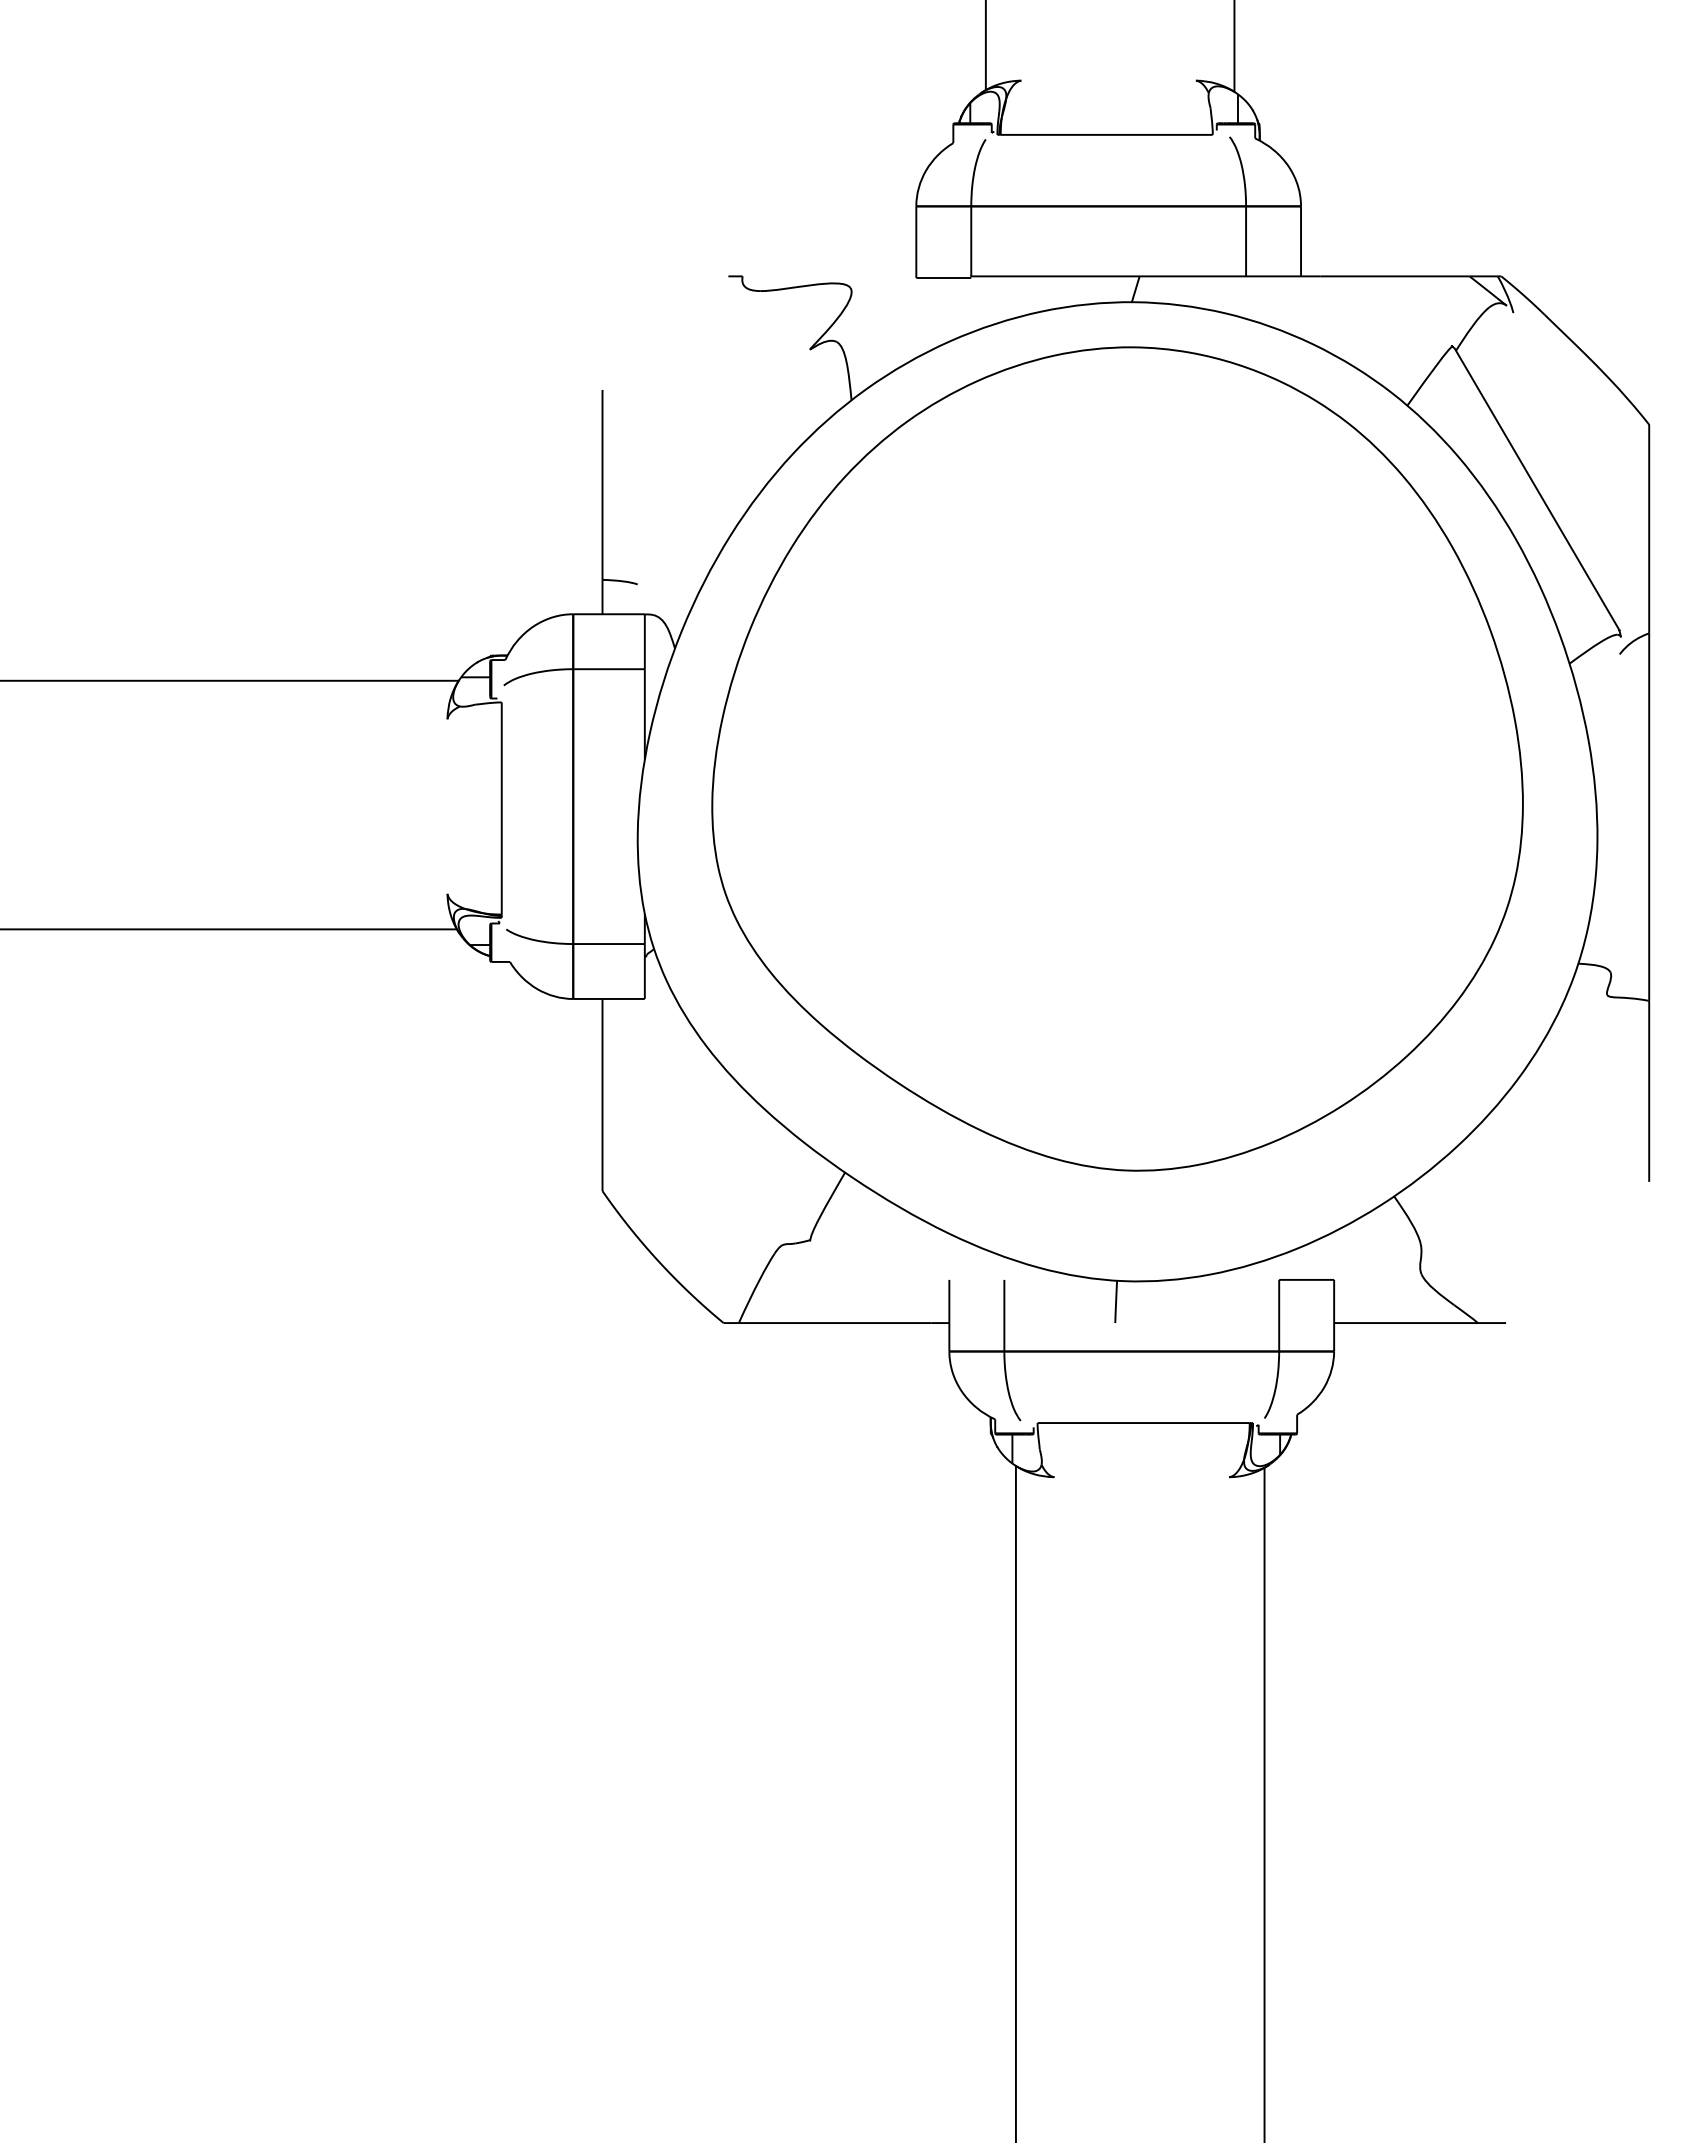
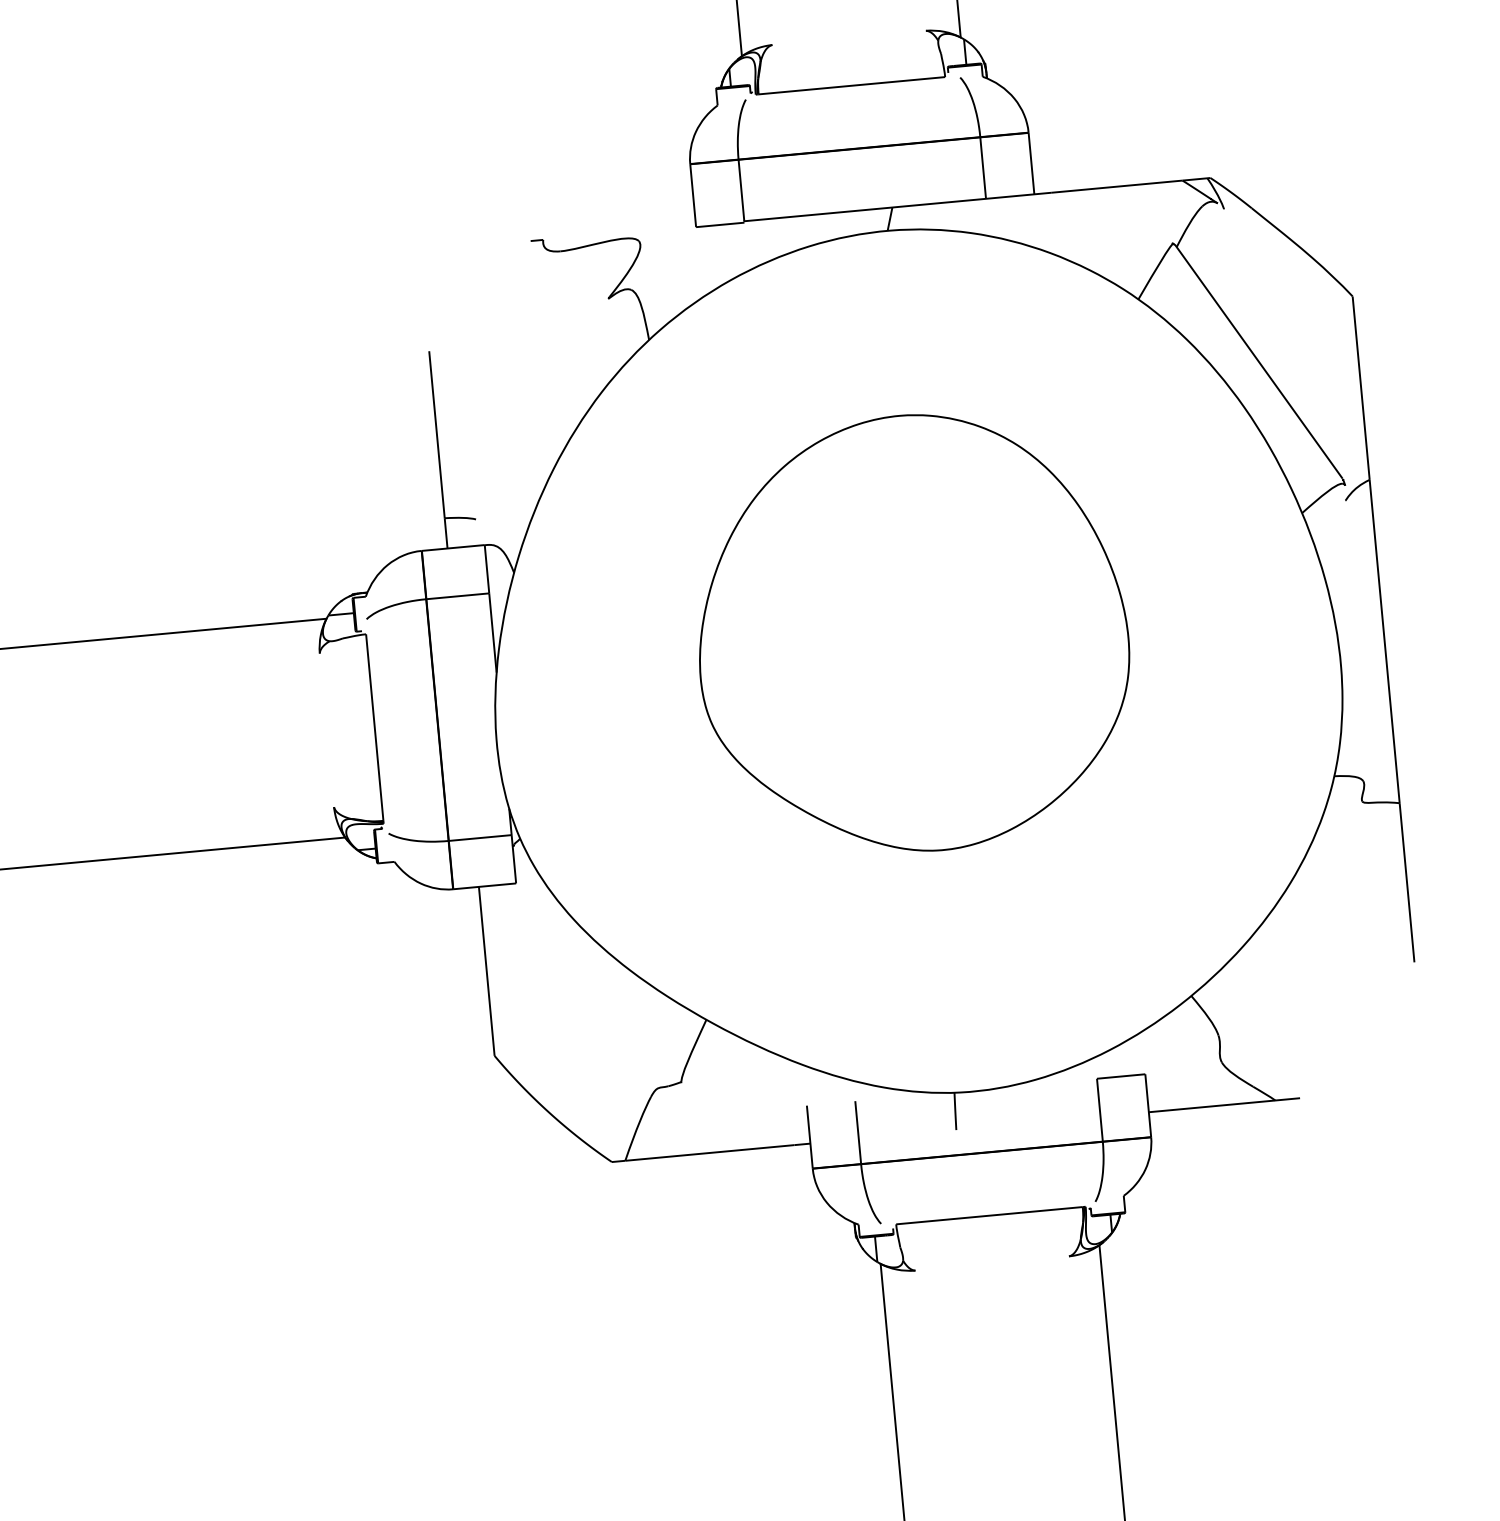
part: (1117, 758) -> (912, 633), size x0.6

